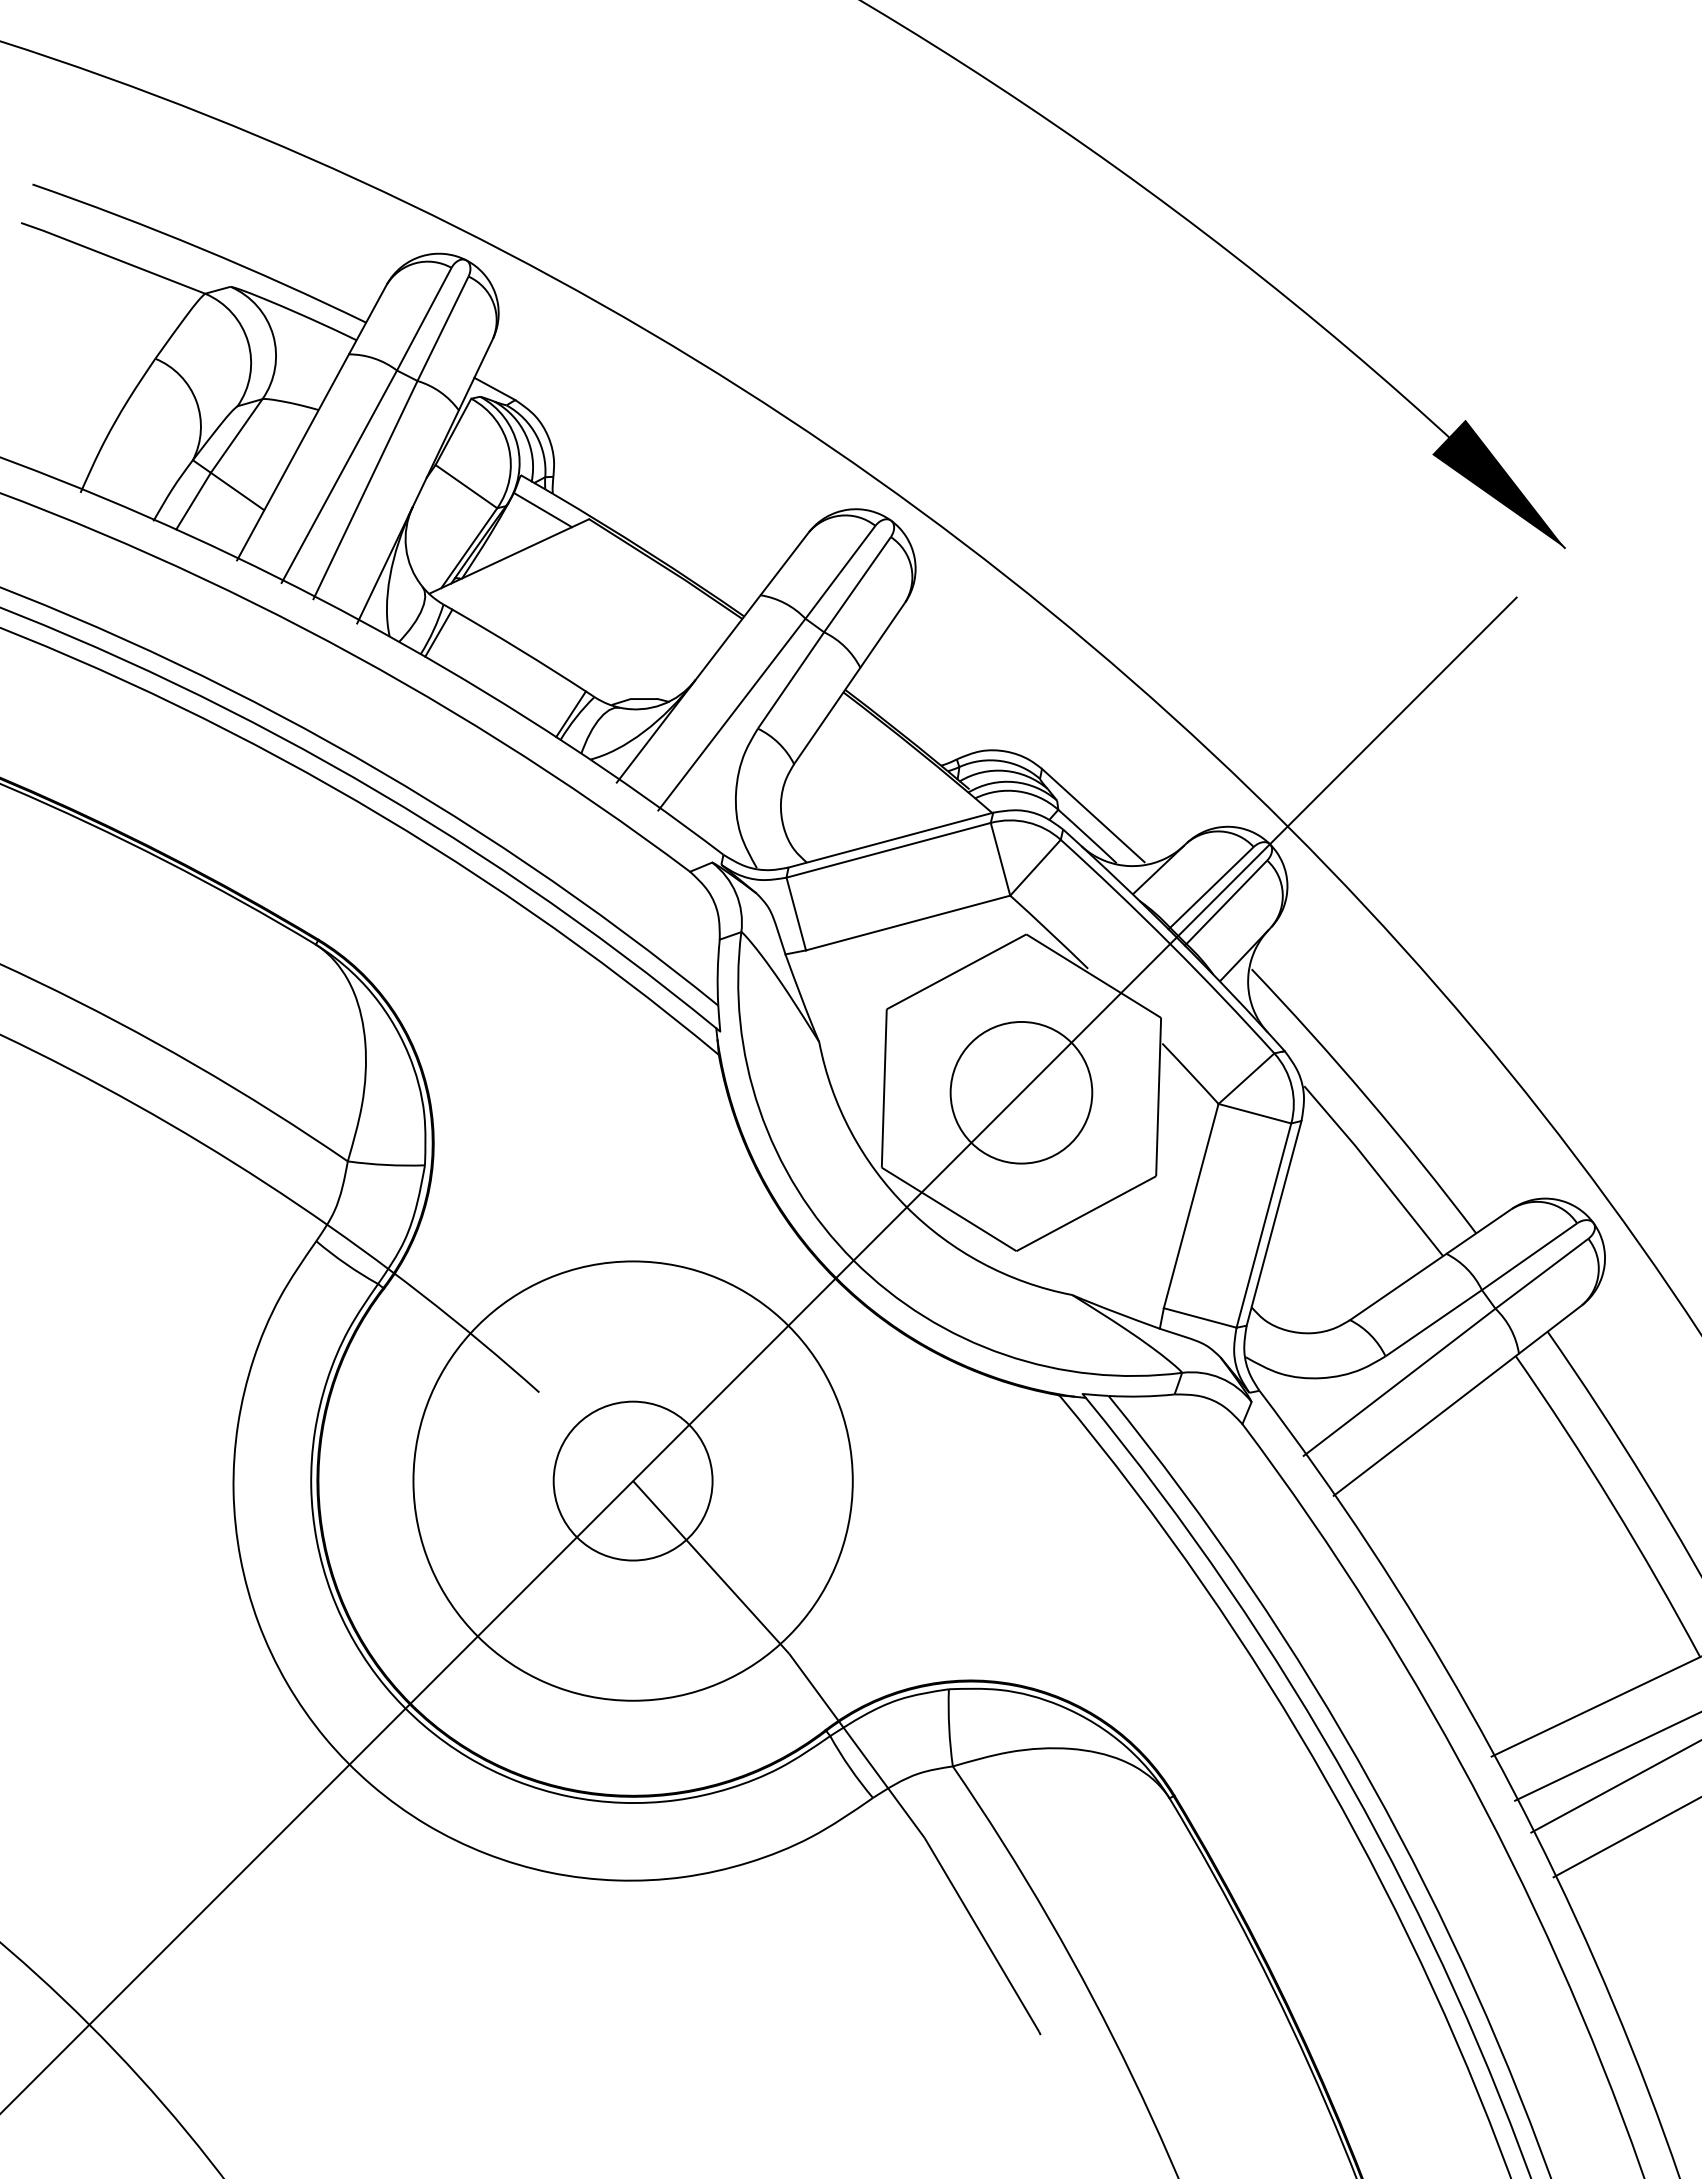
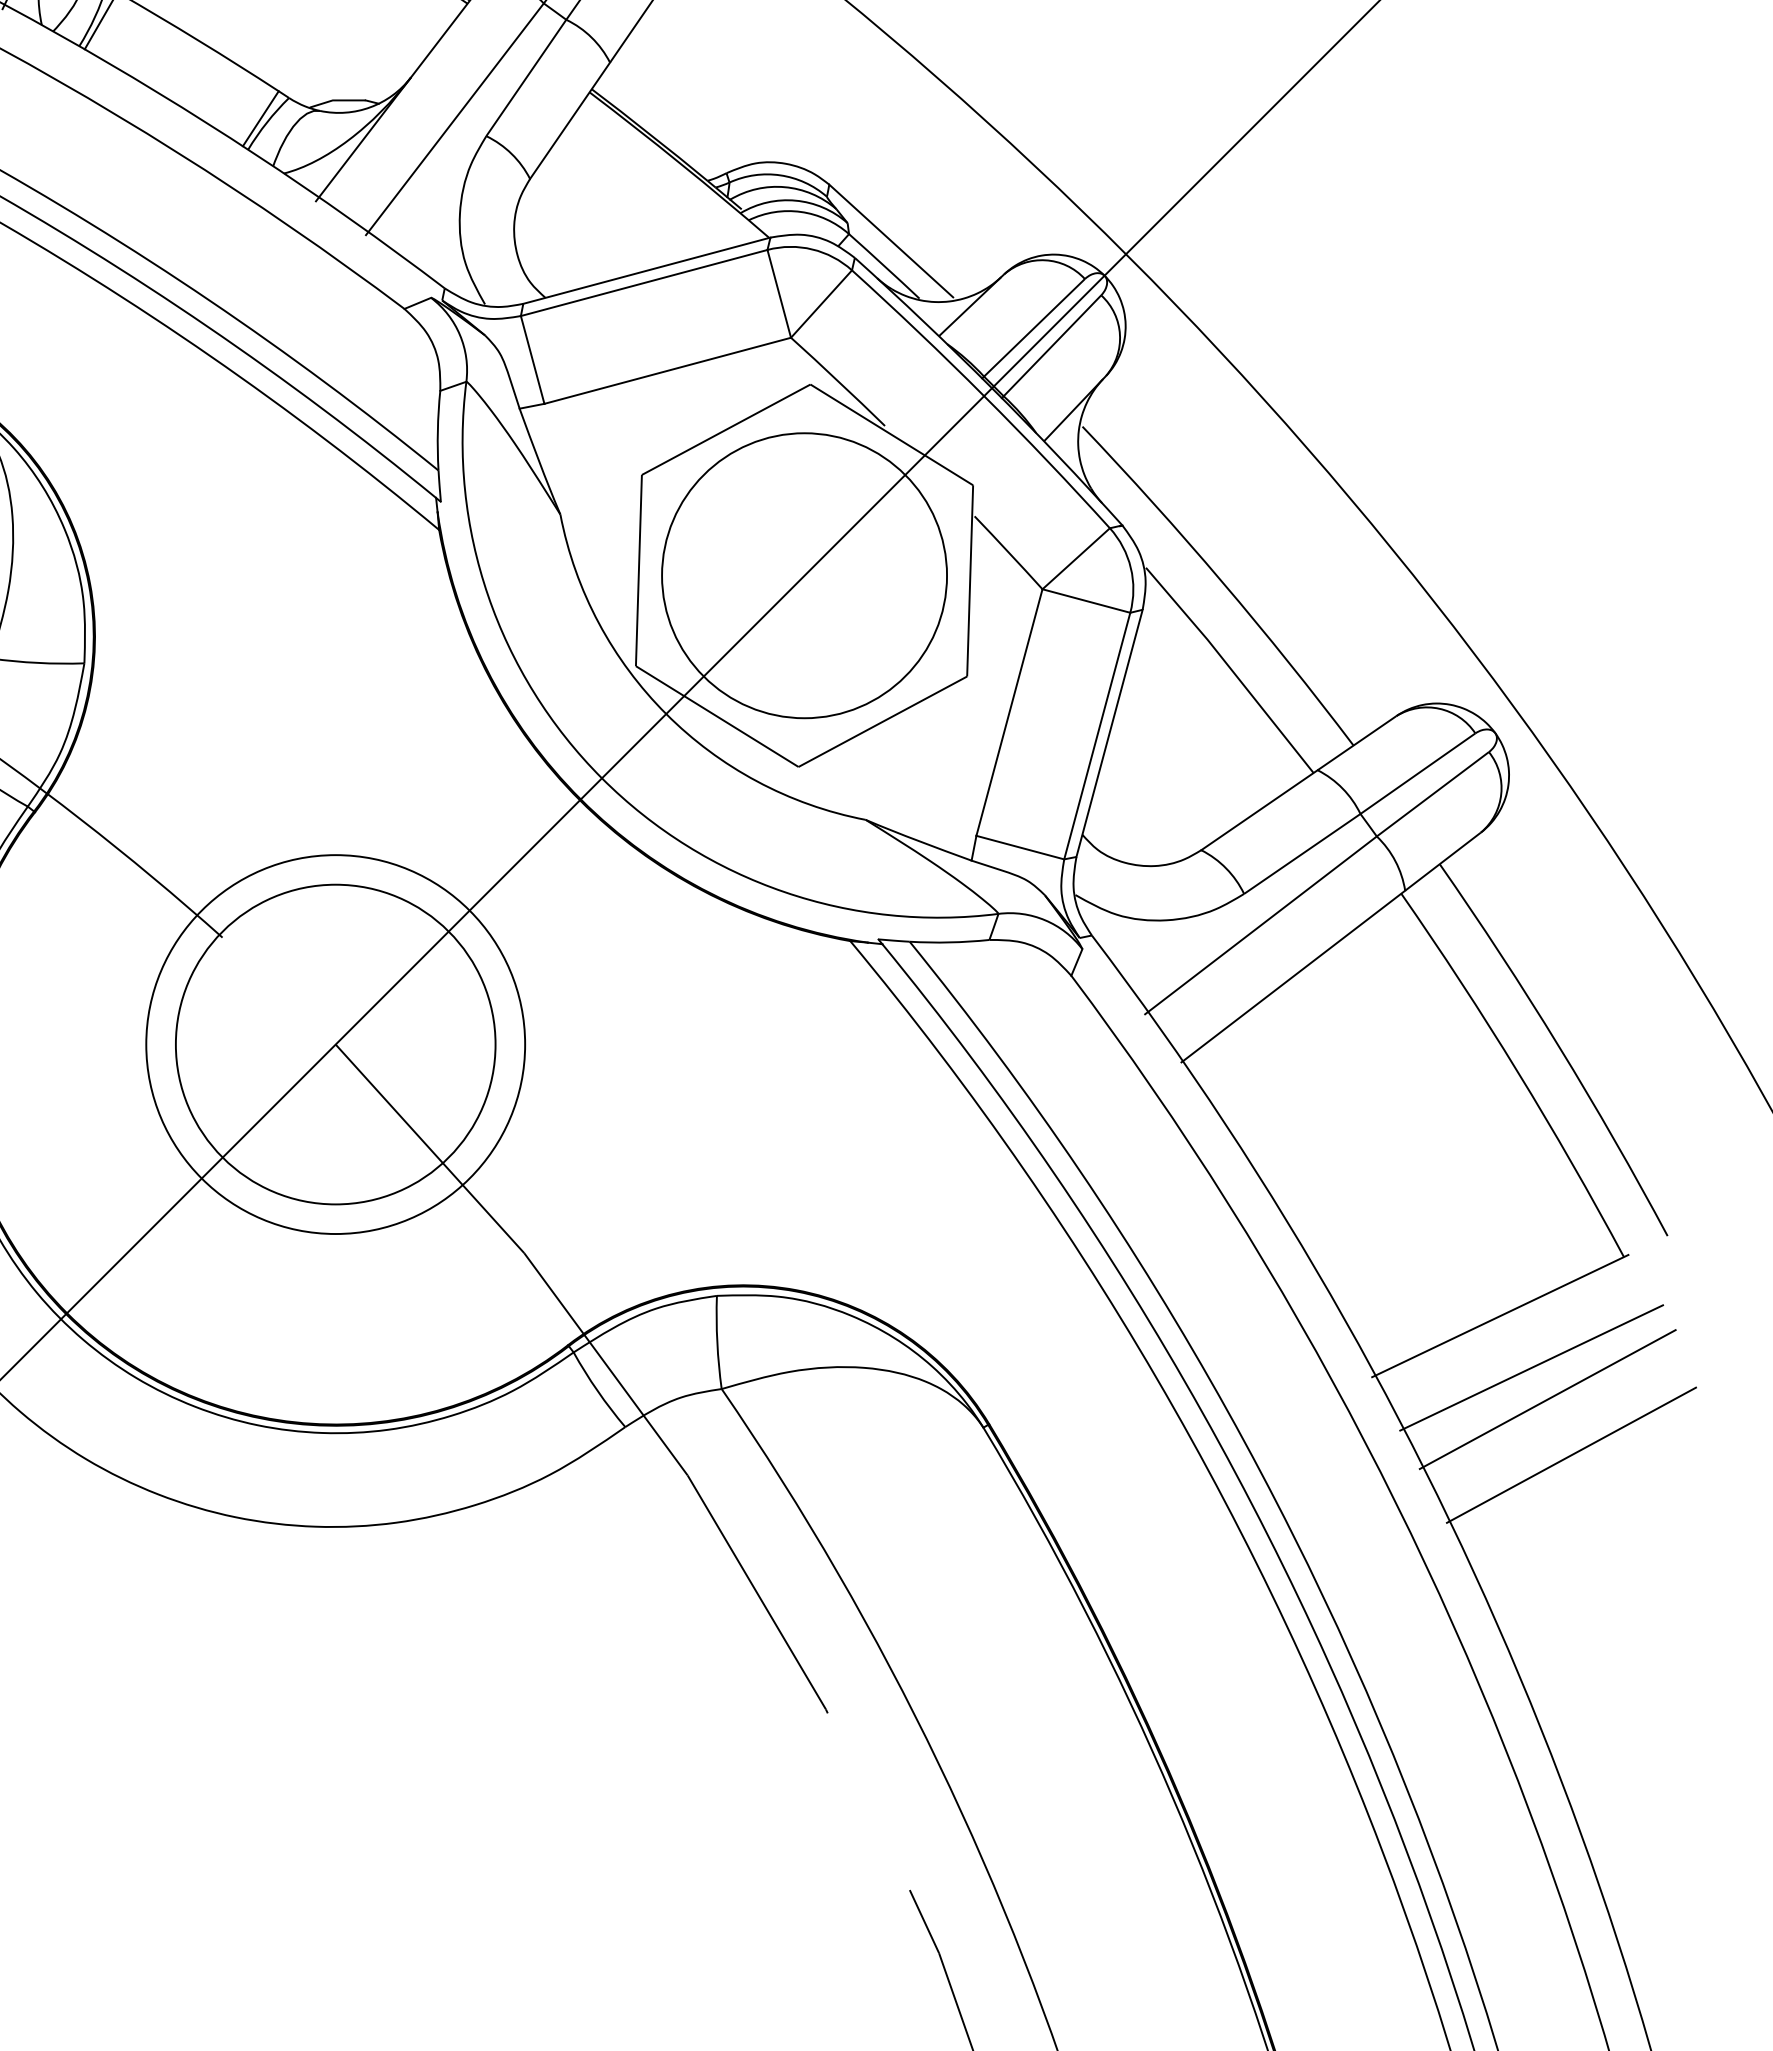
circle: (1021, 1092) -> (804, 575), size x1.67
circle: (632, 1480) -> (334, 1043), size x1.67
circle: (633, 1481) -> (336, 1045), size x0.71

